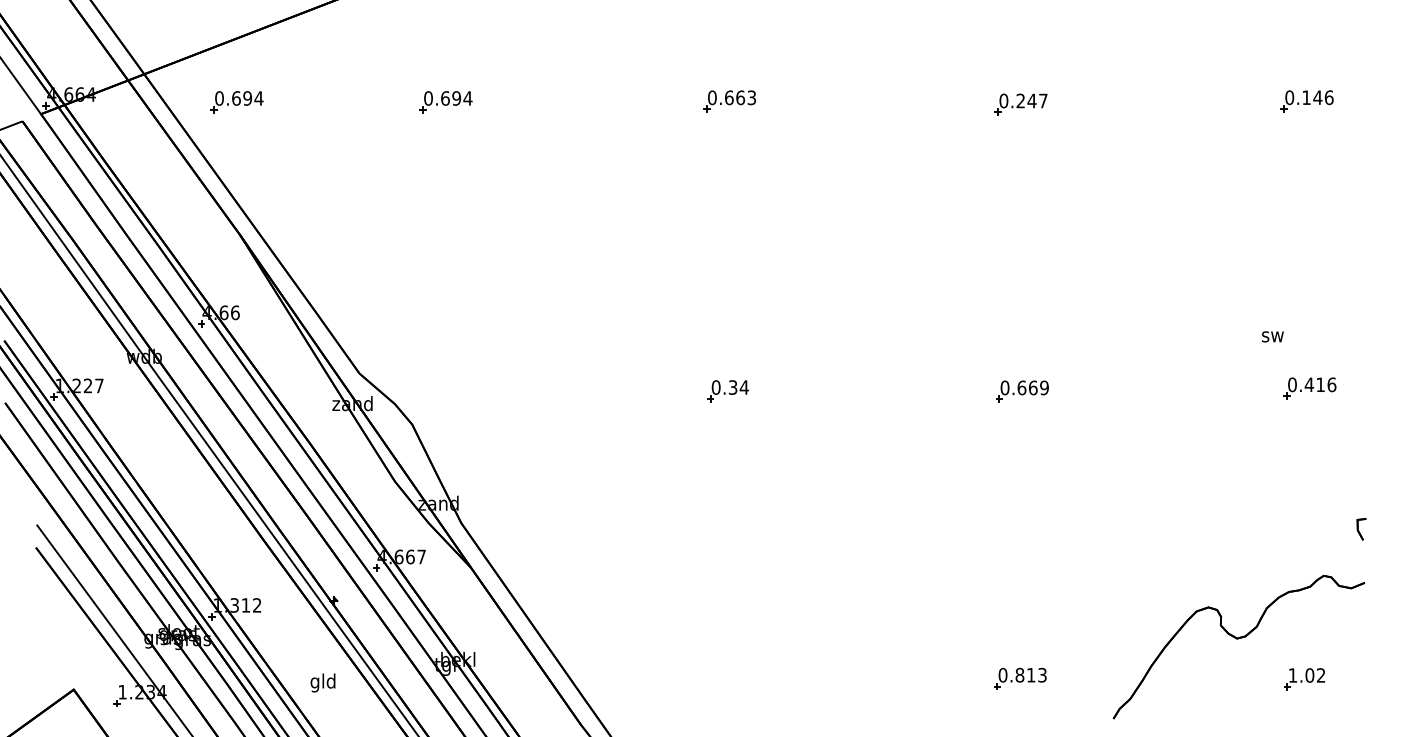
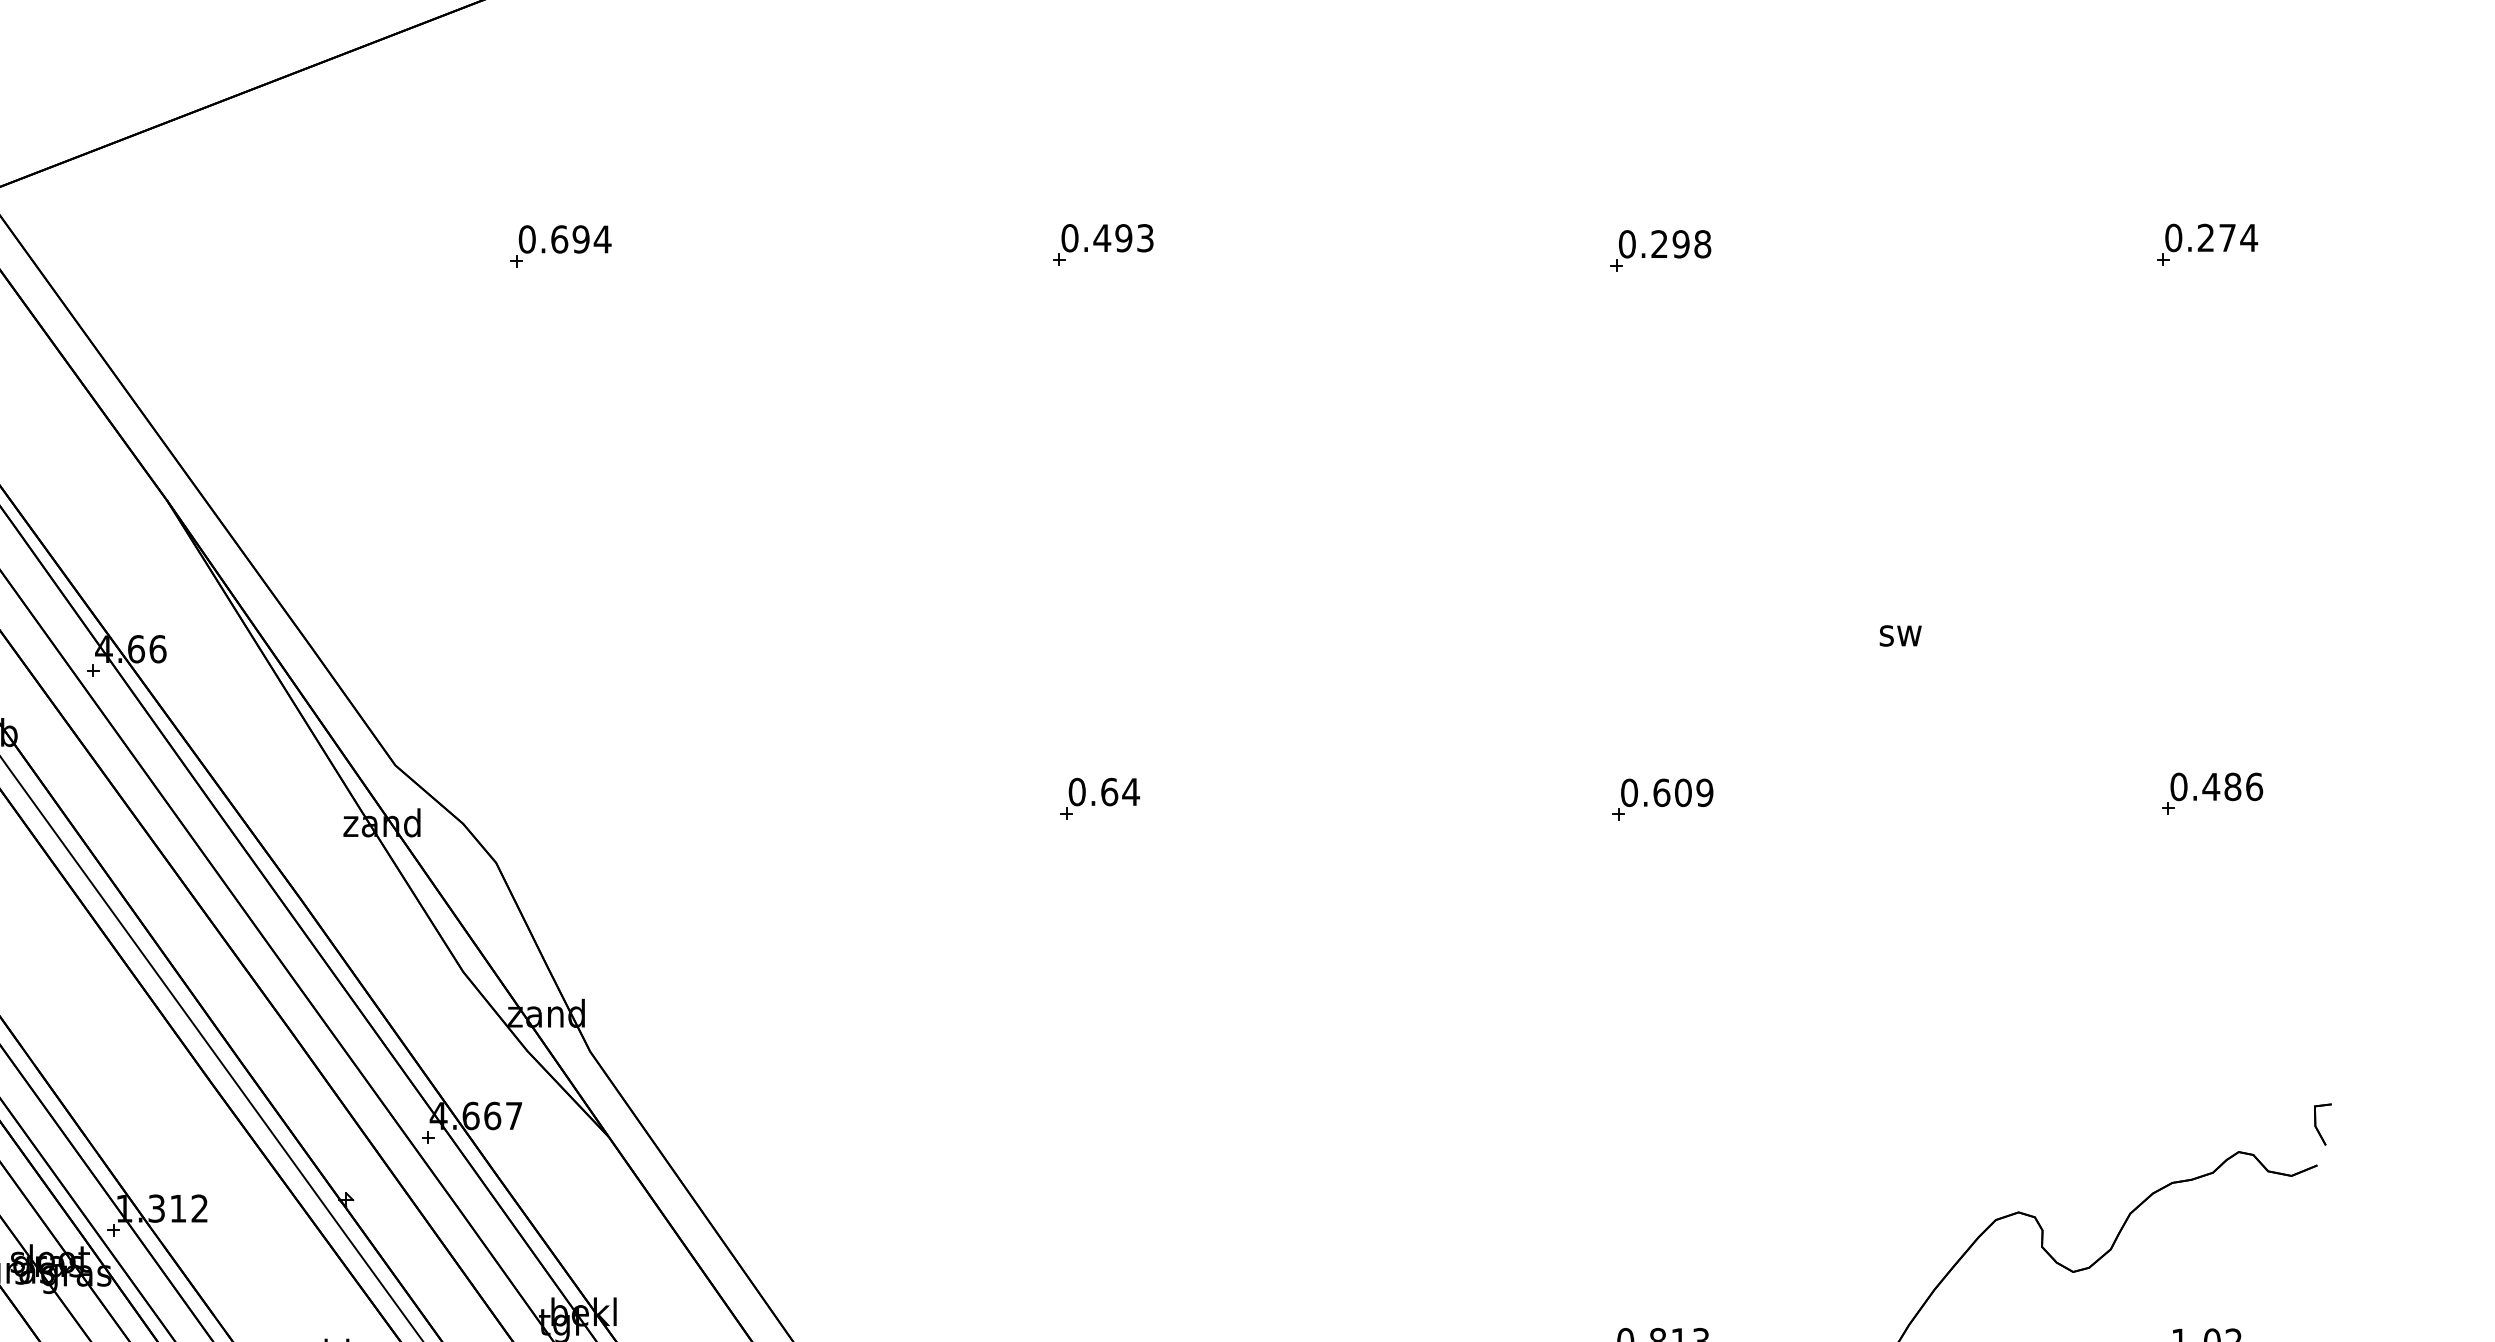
text: (734, 97) -> (1112, 237), 0.663 -> 0.493
text: (1317, 97) -> (2226, 237), 0.146 -> 0.274
text: (1037, 100) -> (1691, 243), 0.247 -> 0.298
part: (236, 102) -> (160, 247), removed
text: (1272, 336) -> (1899, 635), moved
text: (1320, 384) -> (2232, 786), 0.416 -> 0.486
text: (732, 387) -> (1108, 791), 0.34 -> 0.64
text: (1033, 387) -> (1683, 791), 0.669 -> 0.609
part: (1361, 529) -> (2322, 1124), moved

